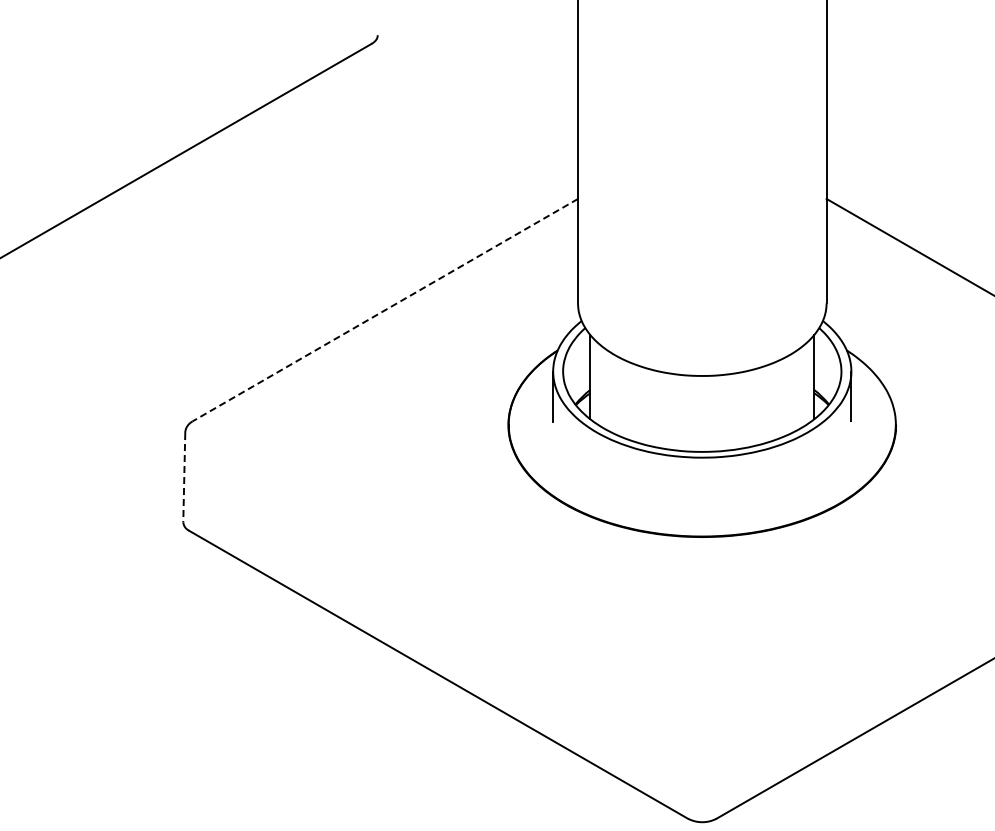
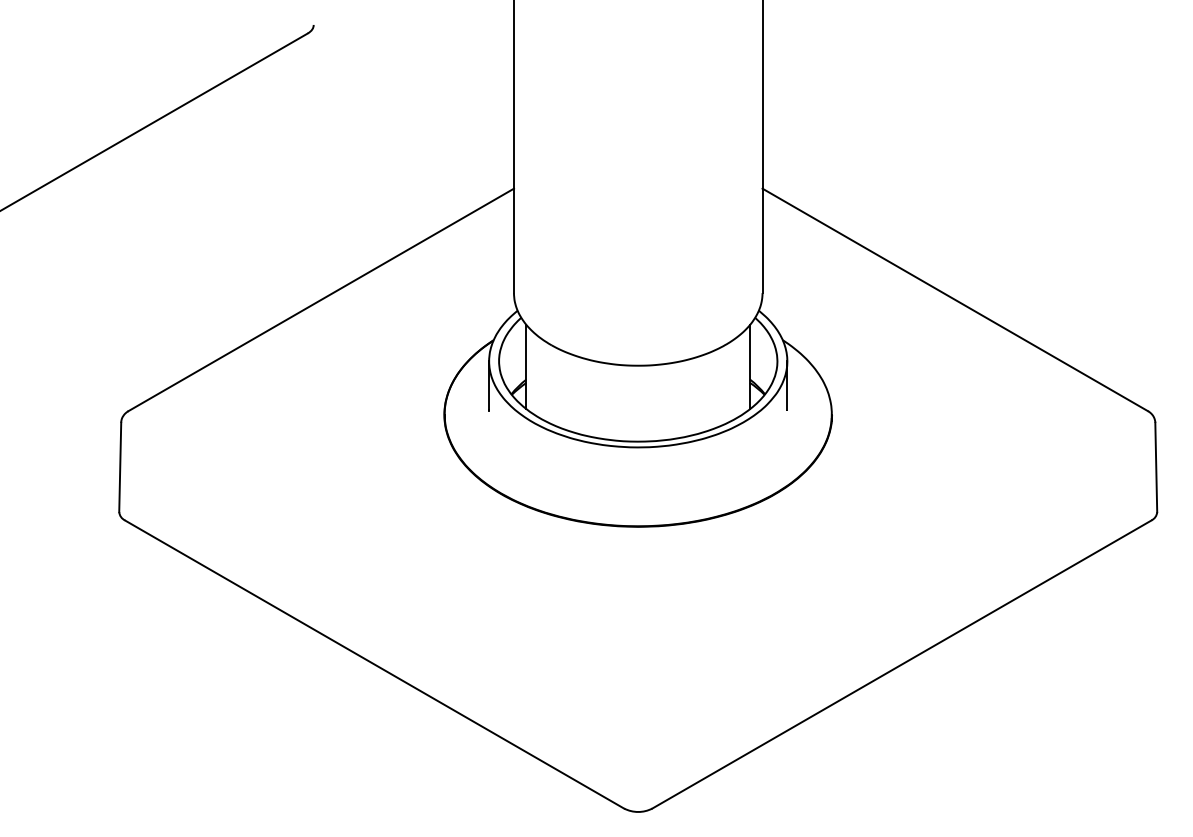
line: (385, 309) -> (321, 299), dashed -> solid
line: (184, 477) -> (120, 467), dashed -> solid

